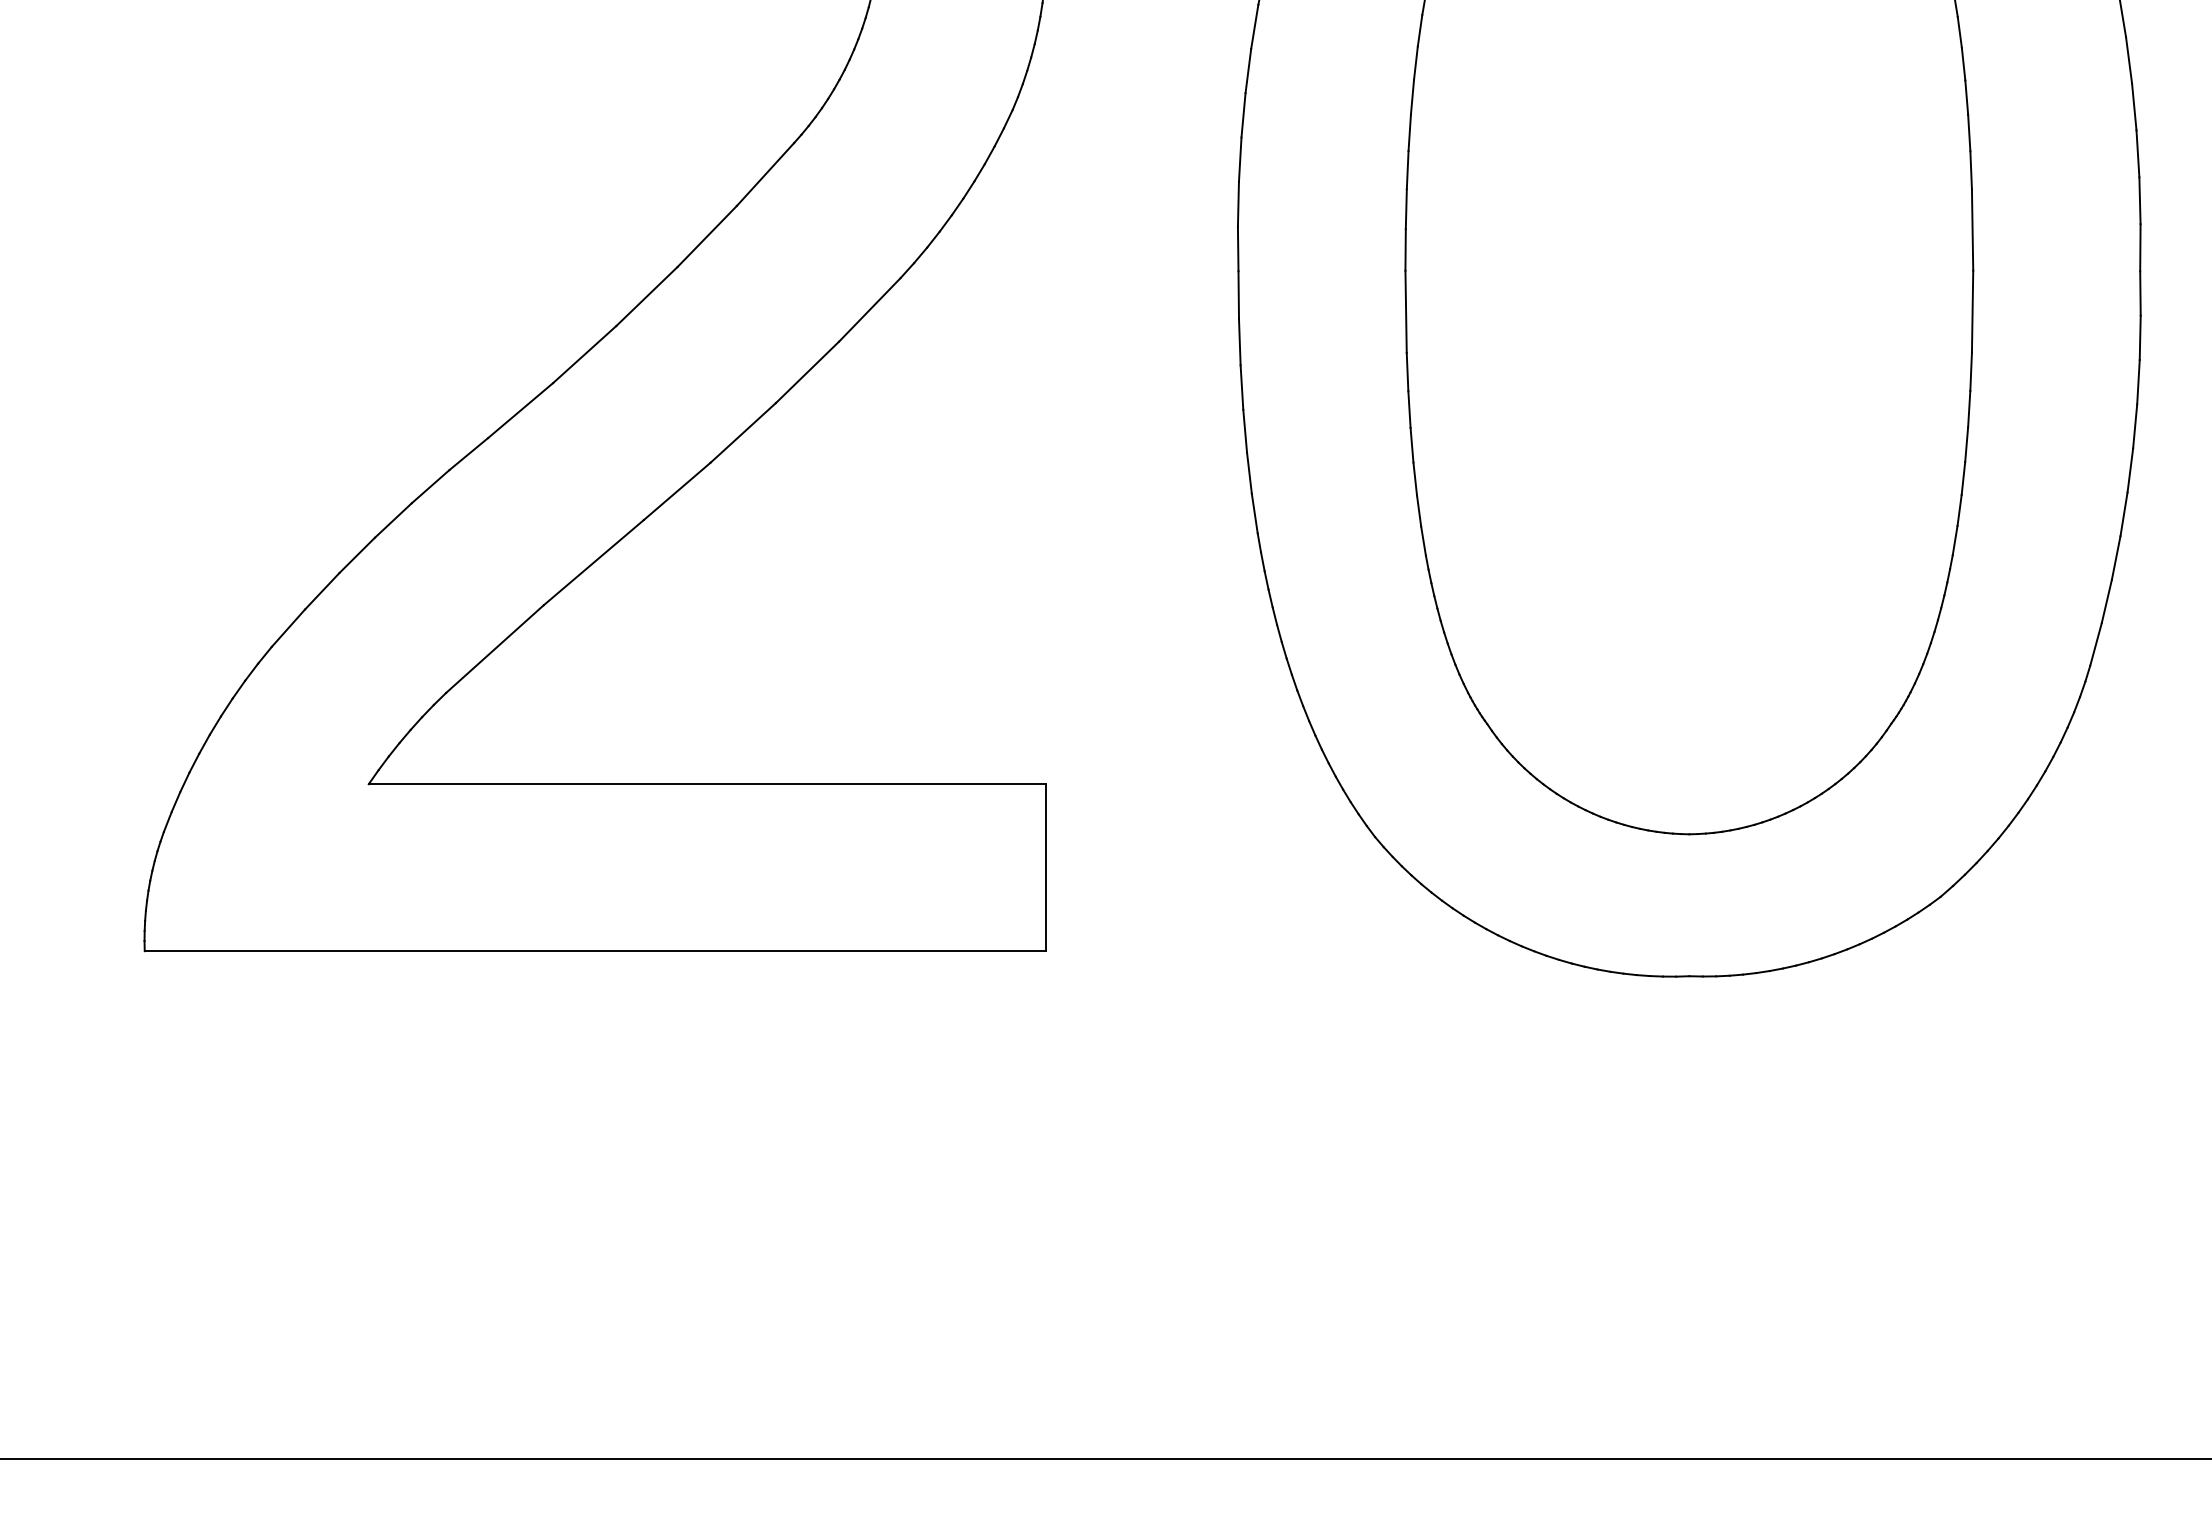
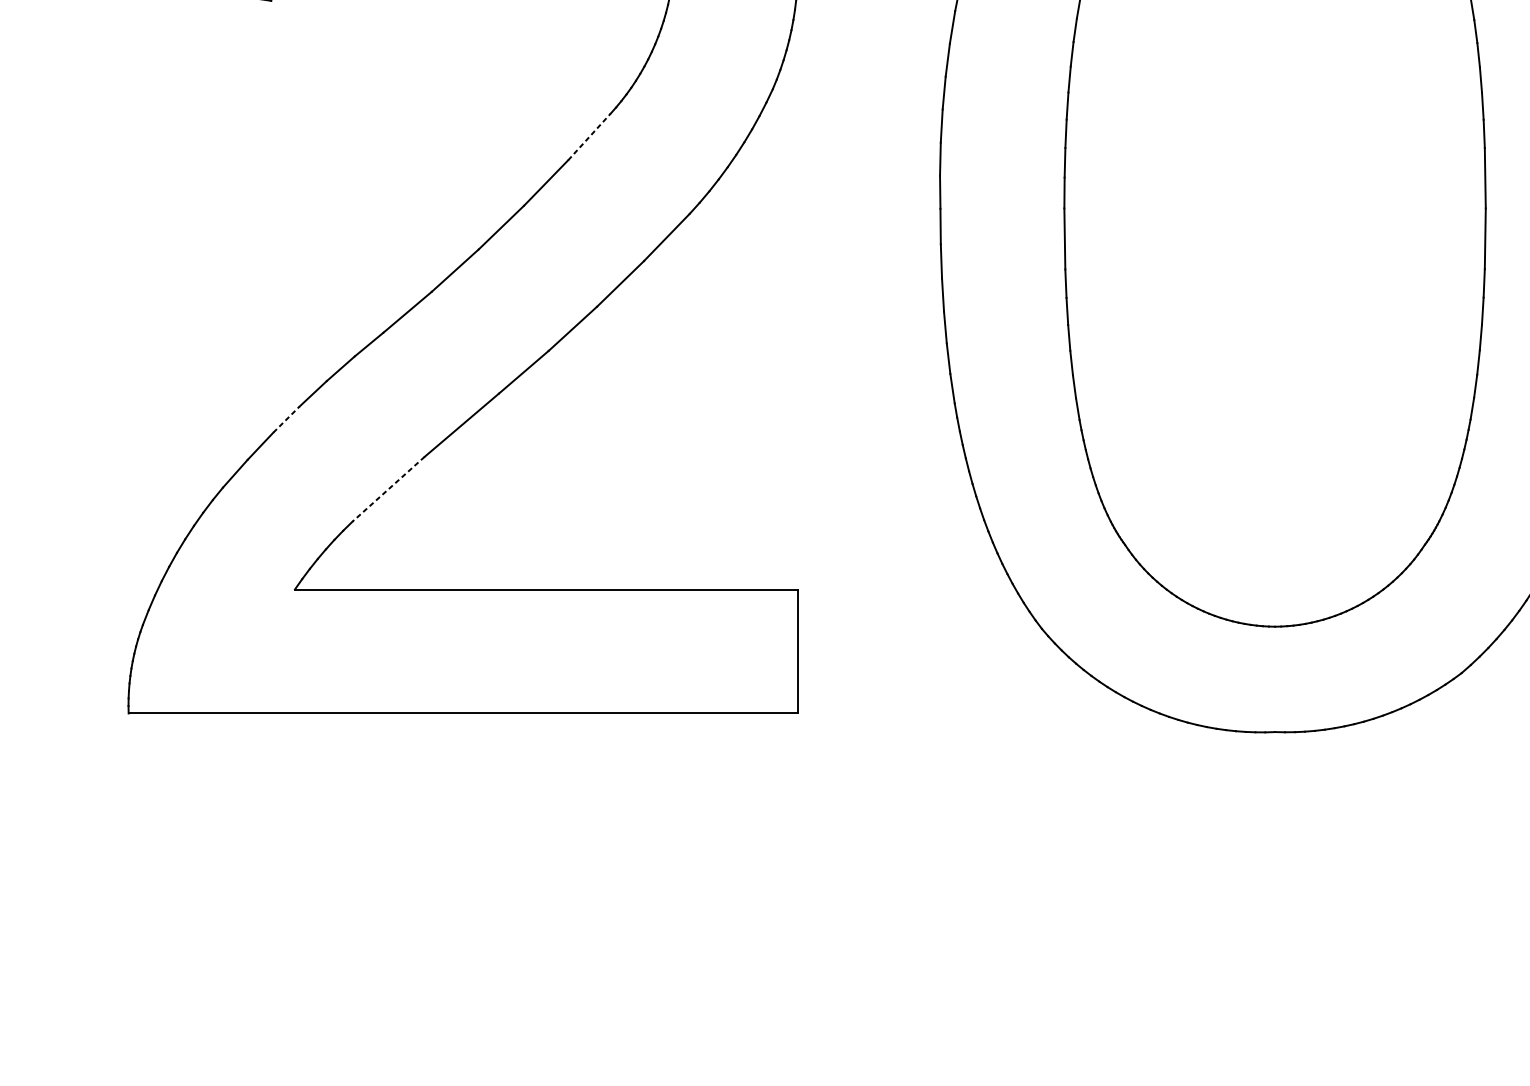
line: (765, 174) -> (589, 137), solid -> dashed
line: (357, 554) -> (286, 419), solid -> dashed
line: (494, 649) -> (388, 489), solid -> dashed

